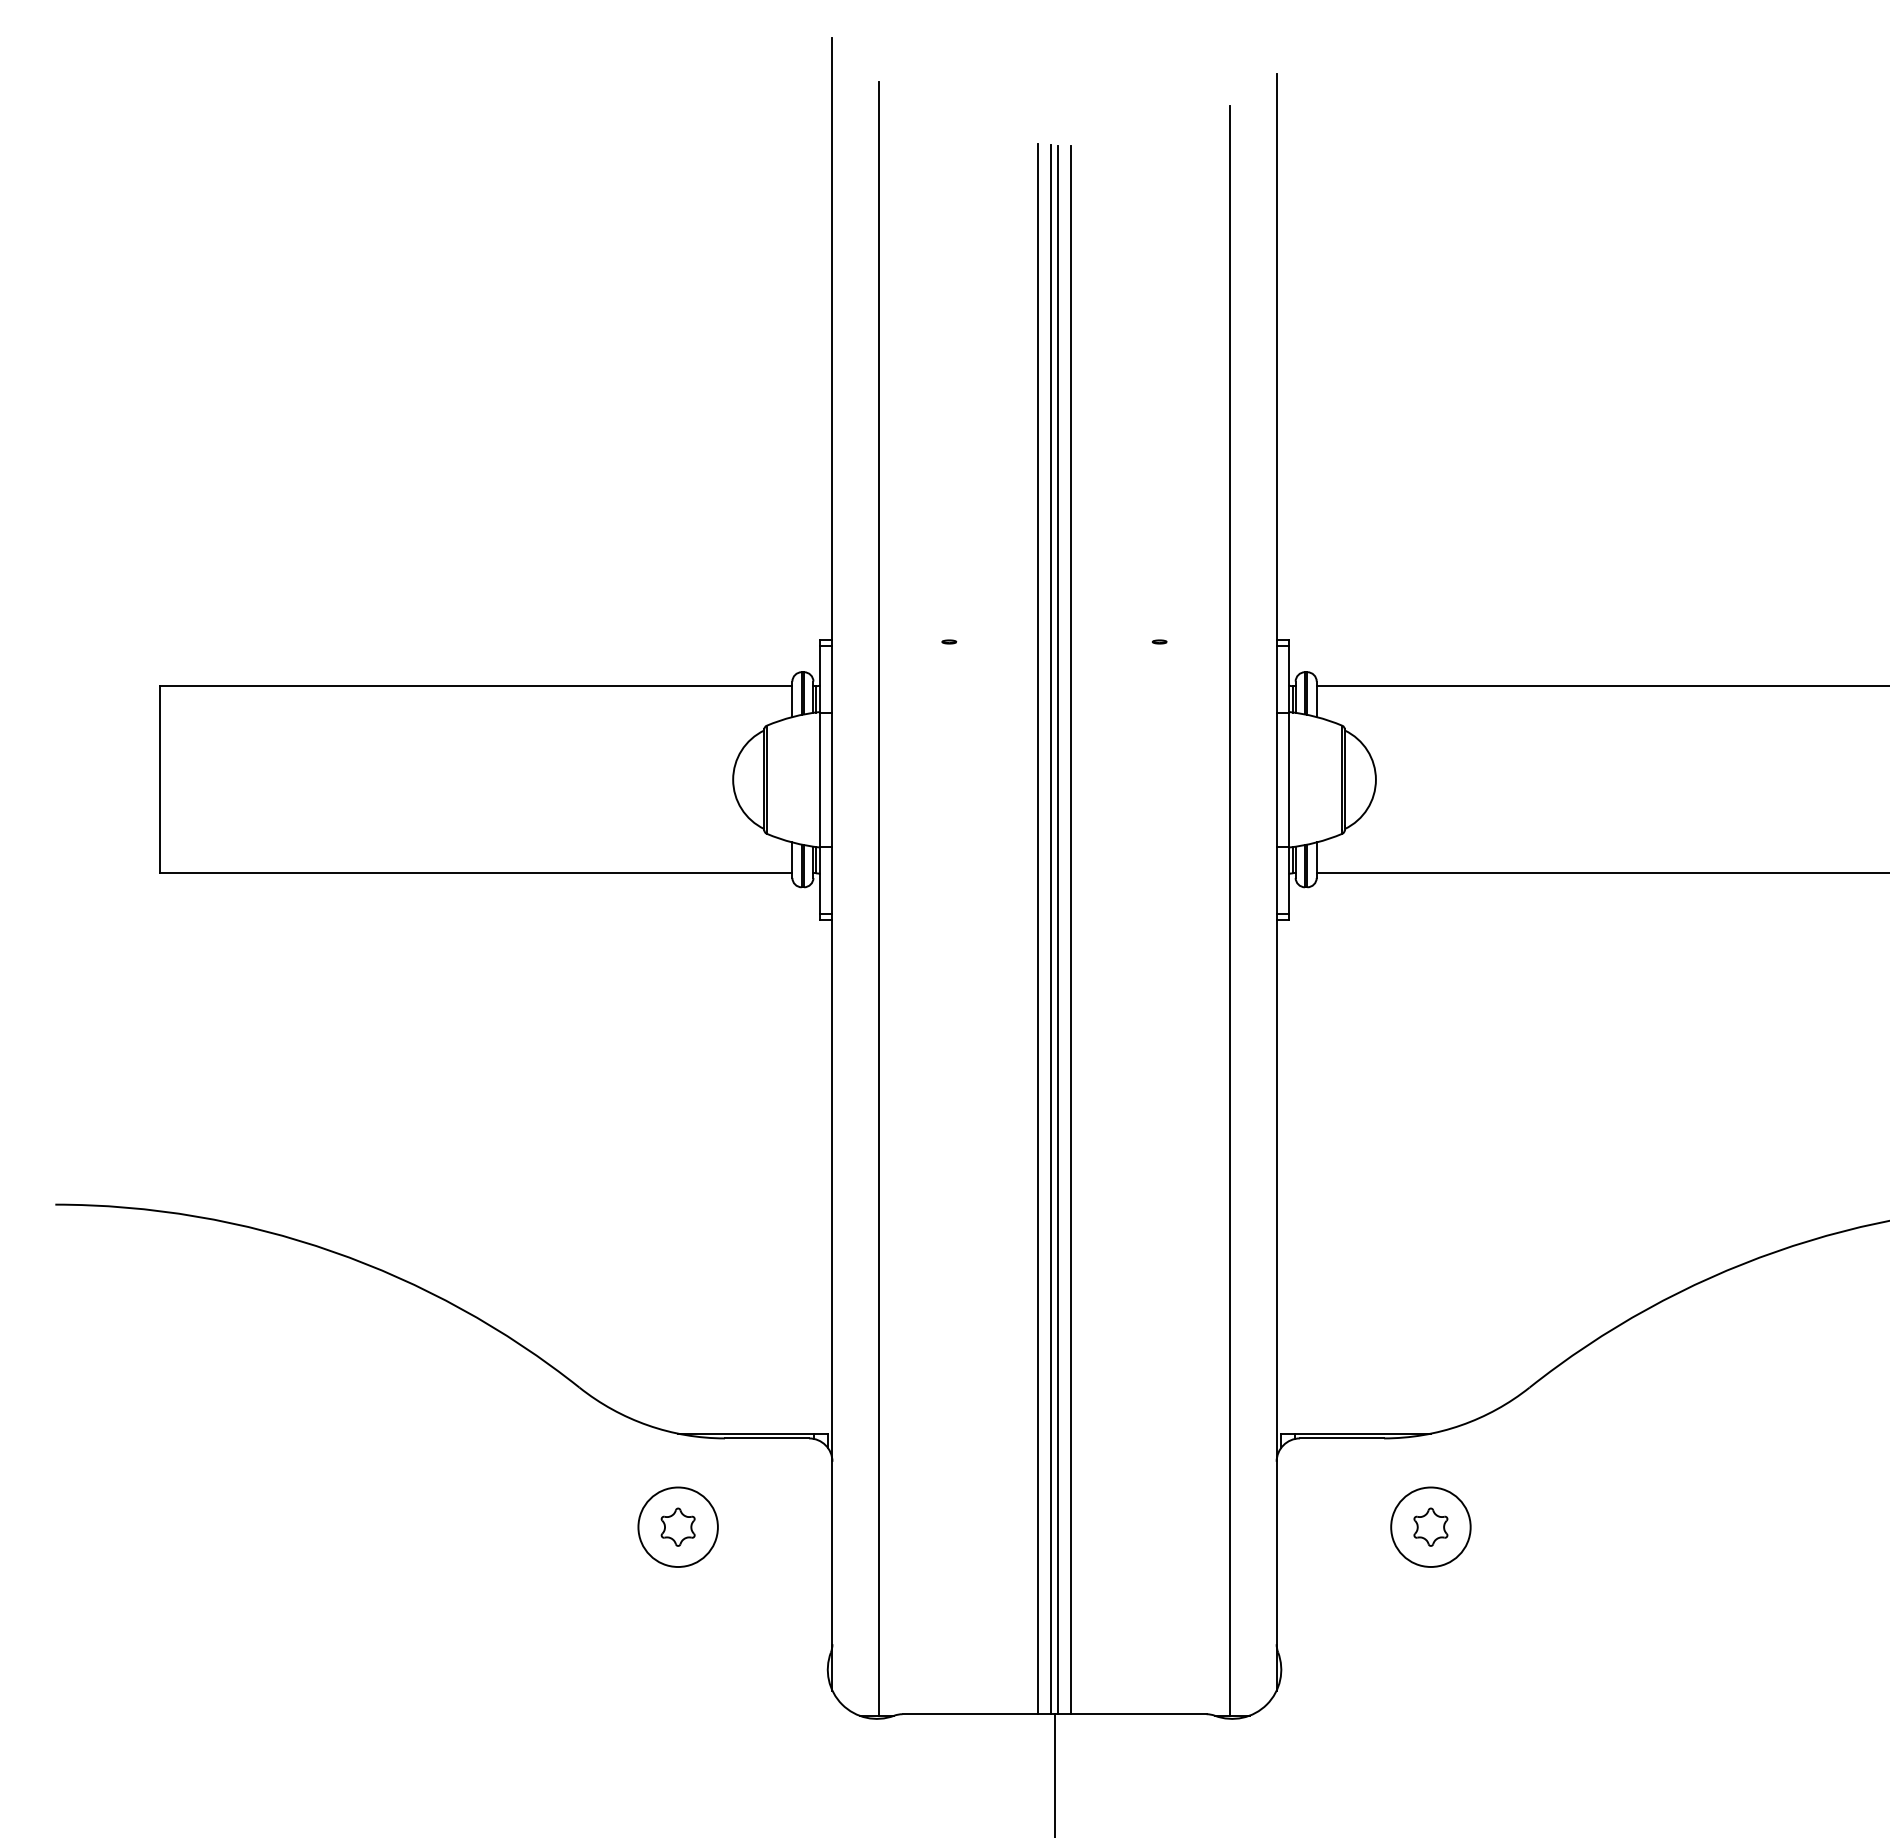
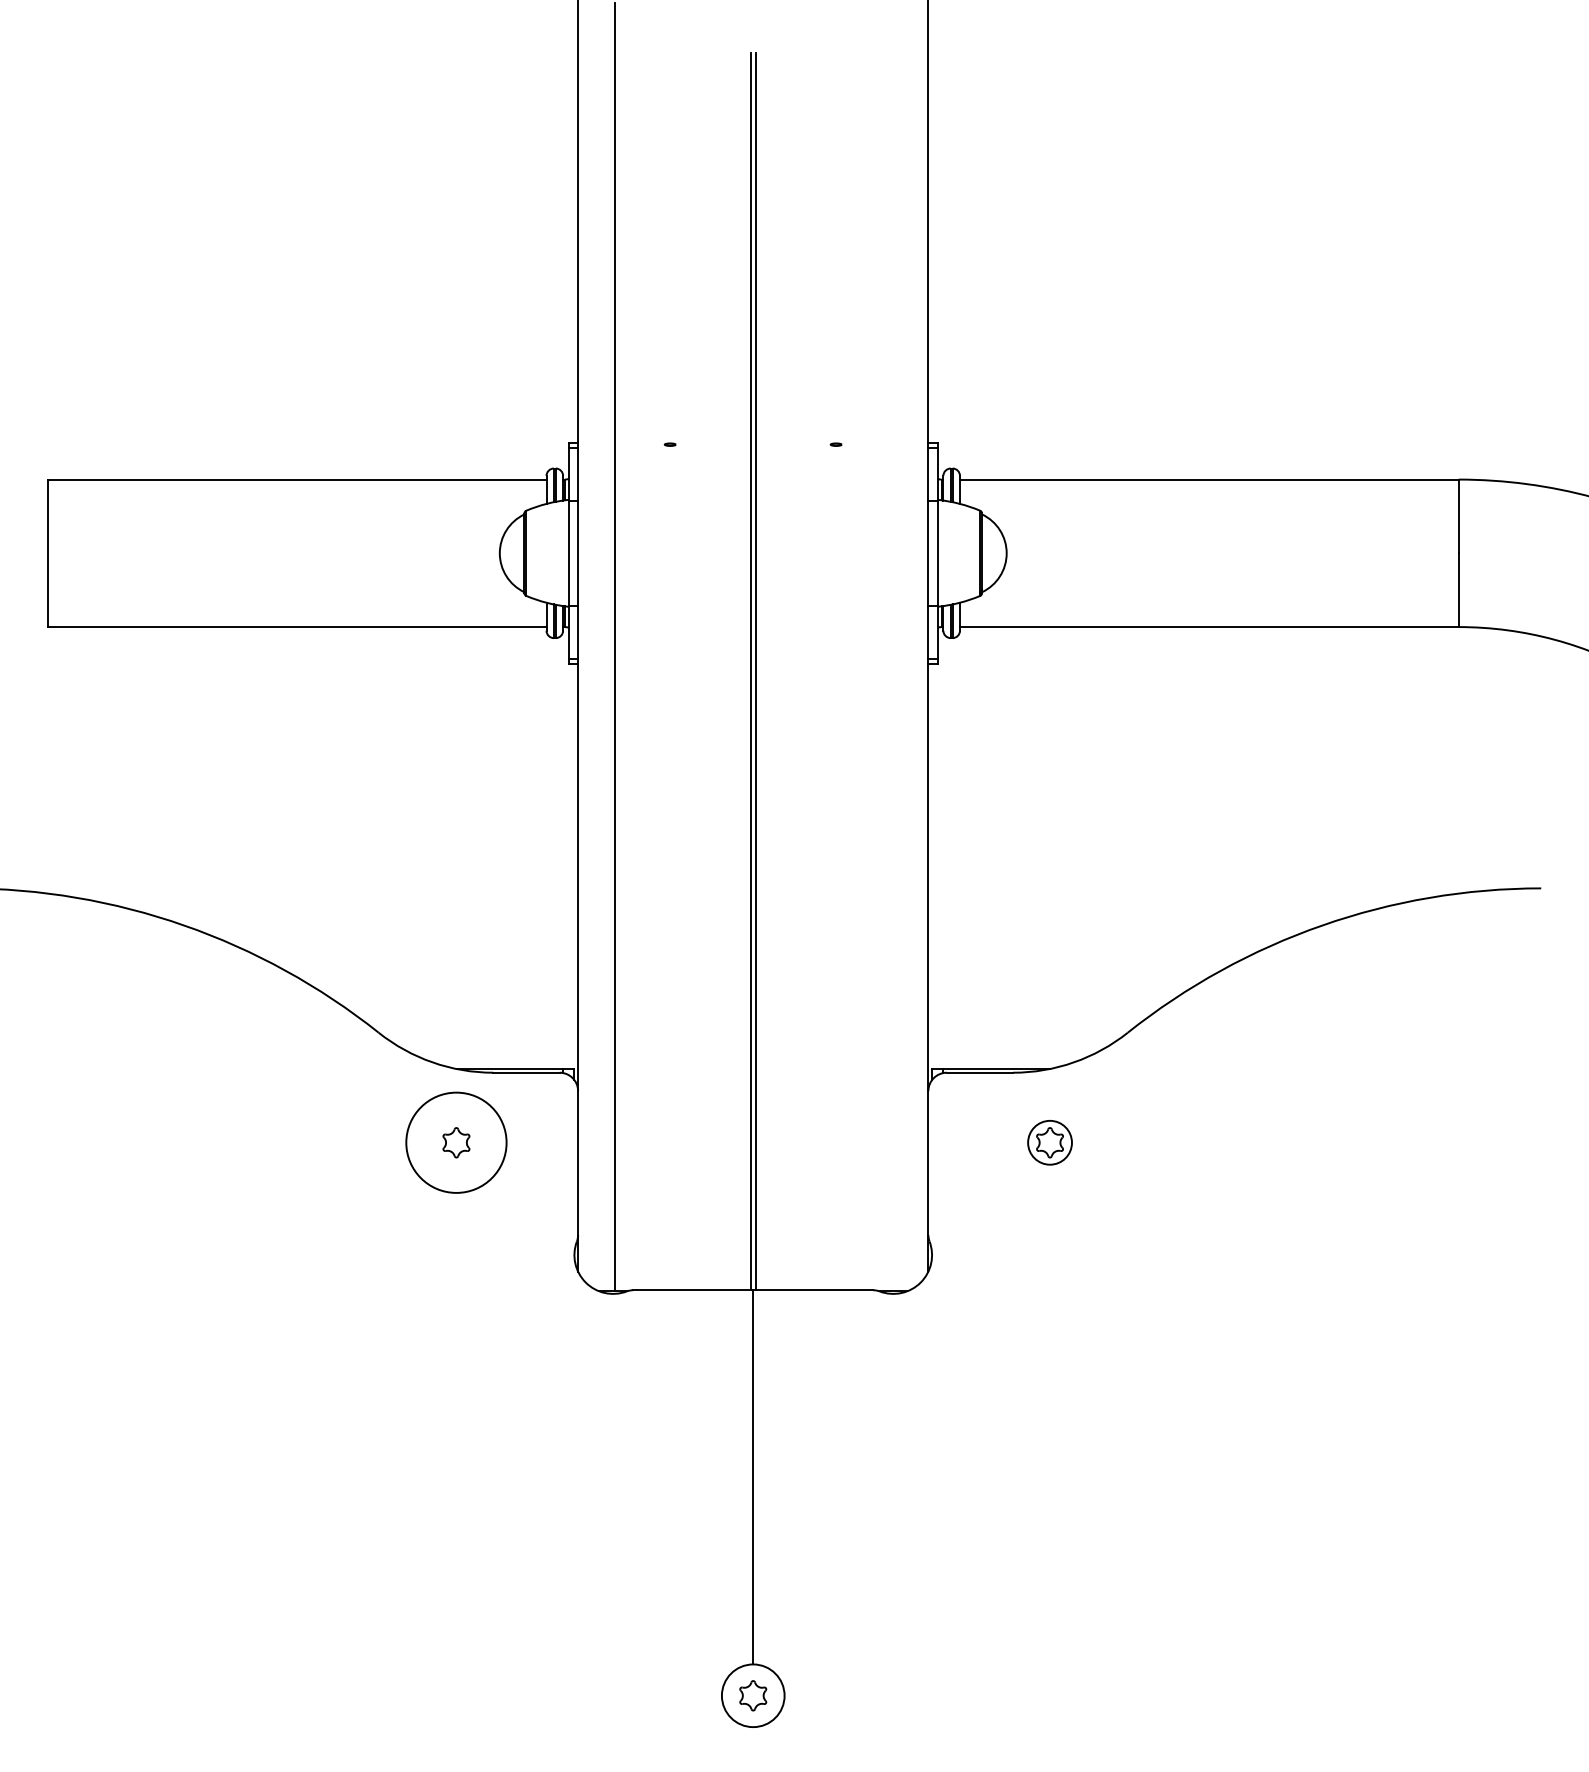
line: (1229, 910) -> (891, 656), removed
line: (1038, 929) -> (740, 671), removed
line: (1071, 929) -> (766, 671), removed
circle: (678, 1526) -> (456, 1142), size x1.6
circle: (1430, 1526) -> (1049, 1142), size x0.7

